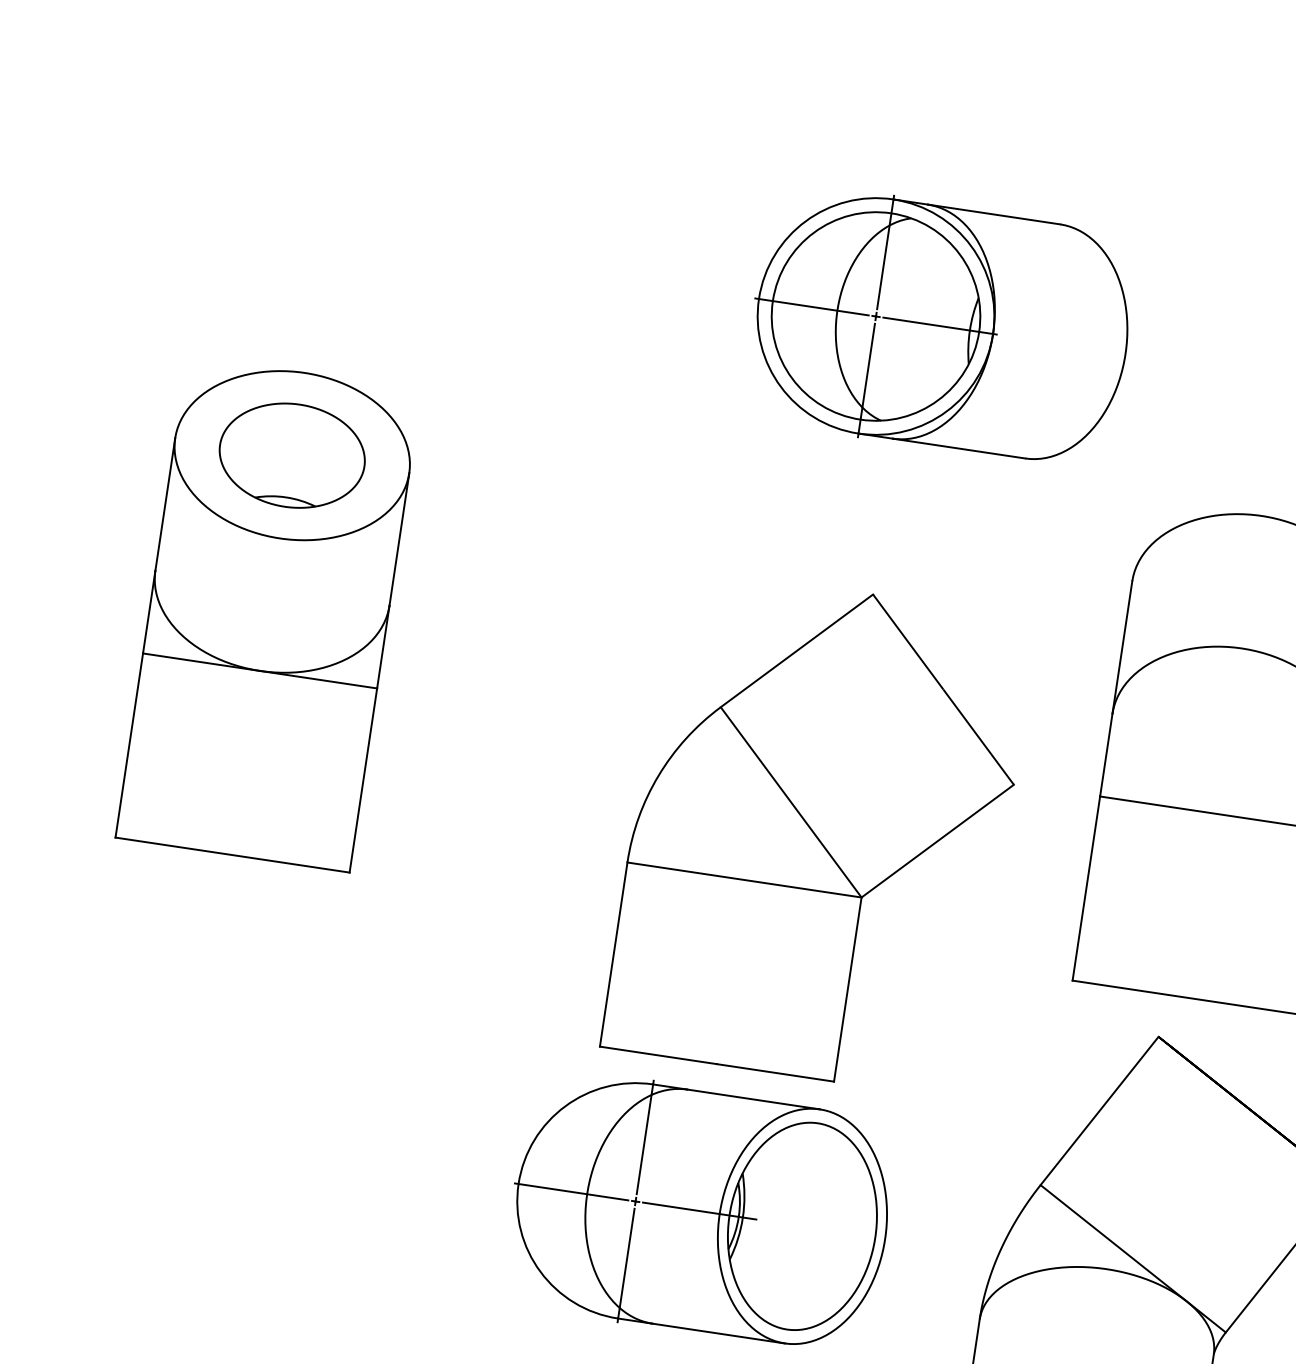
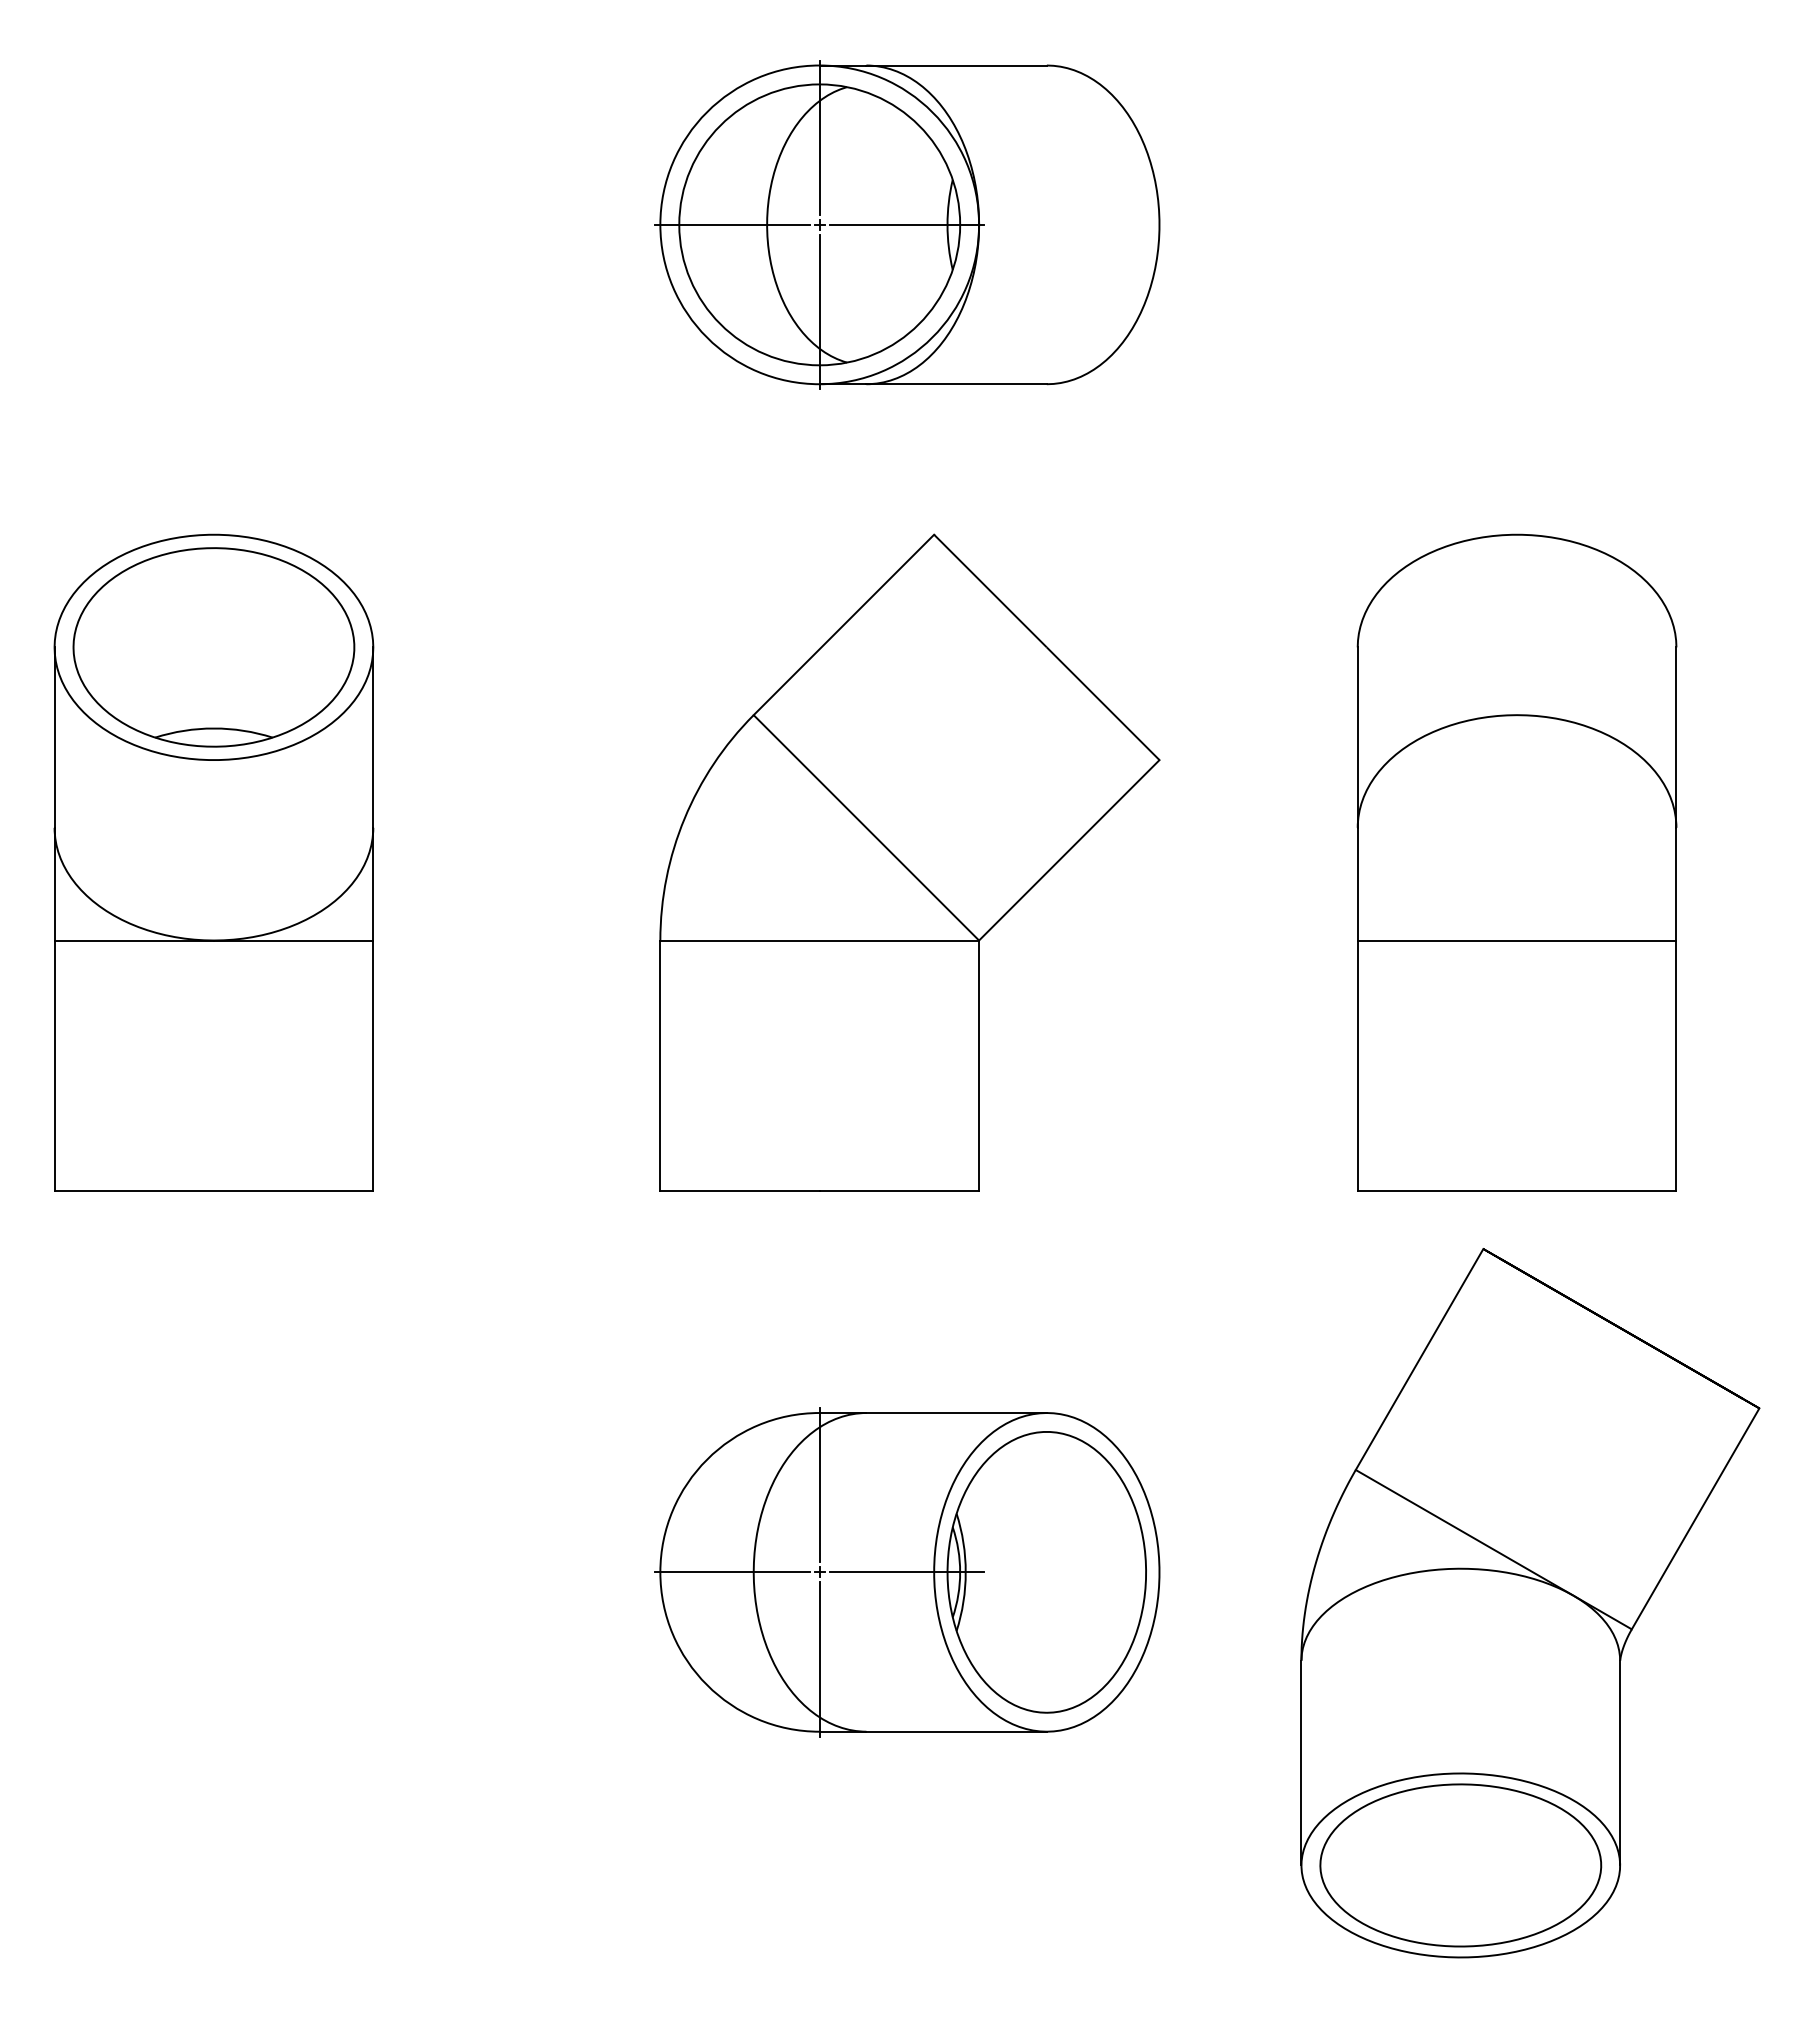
part: (940, 325) -> (907, 224), moved
part: (291, 455) -> (213, 647), size x1.43
part: (819, 832) -> (909, 862), moved

